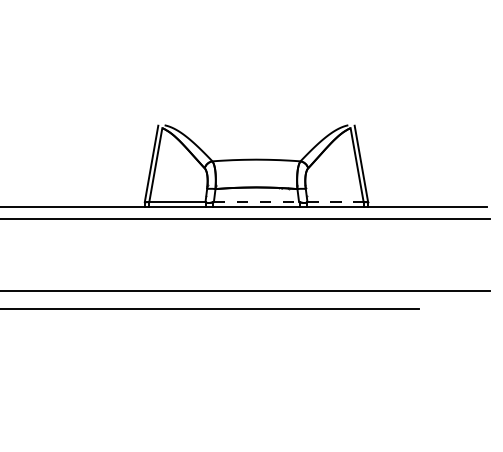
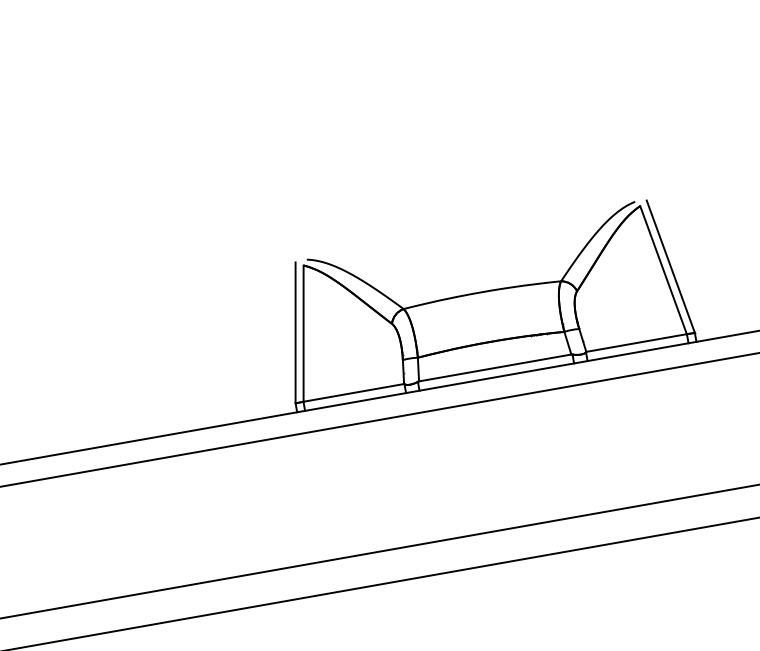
line: (256, 202) -> (495, 368), dashed -> solid
line: (336, 202) -> (638, 343), dashed -> solid

